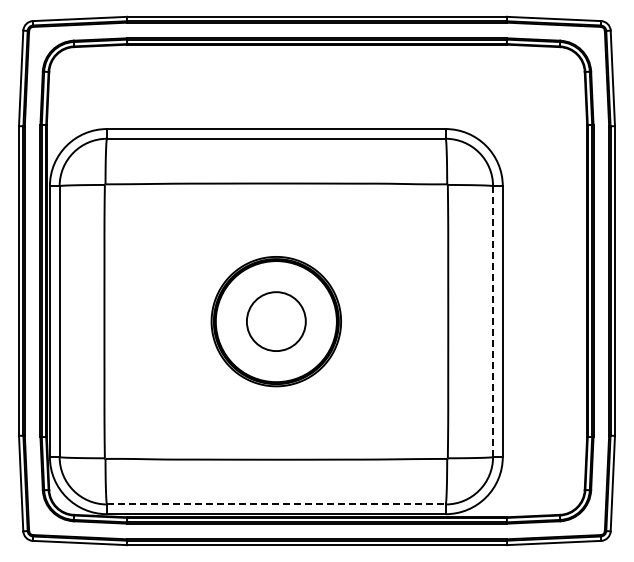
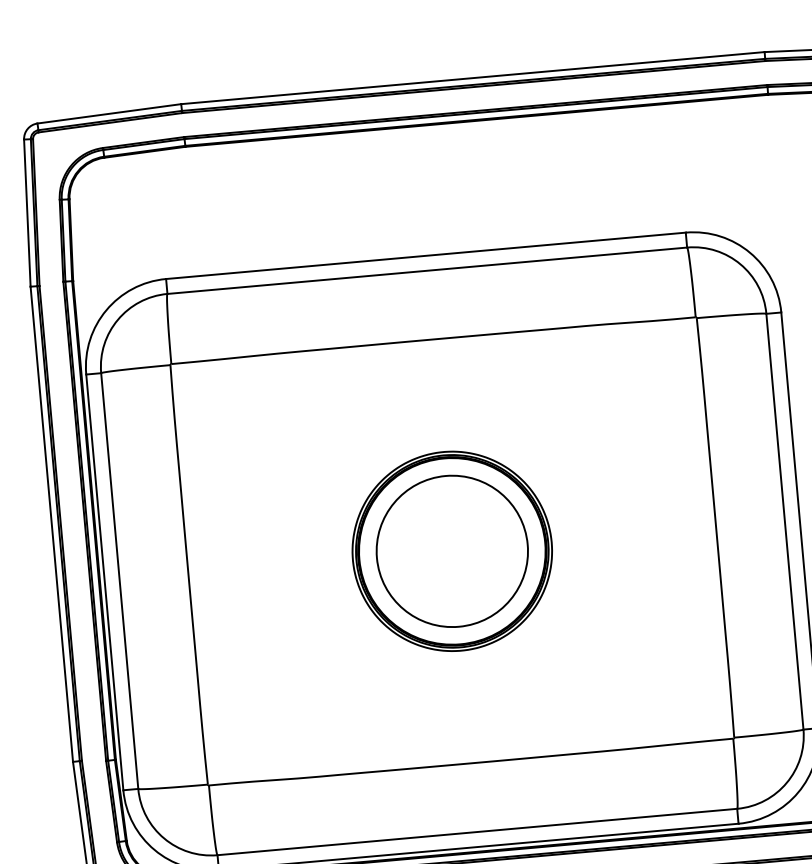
circle: (276, 321) -> (452, 551), size x1.67
line: (493, 321) -> (785, 521), dashed -> solid
line: (276, 504) -> (477, 832), dashed -> solid

